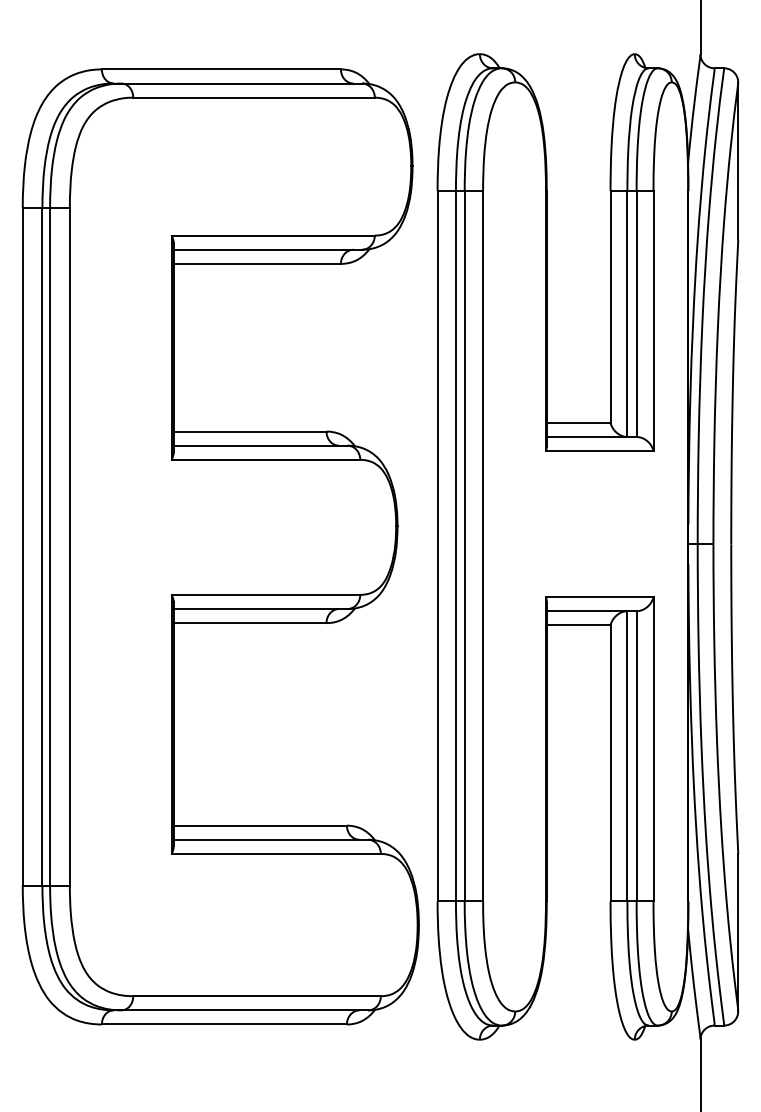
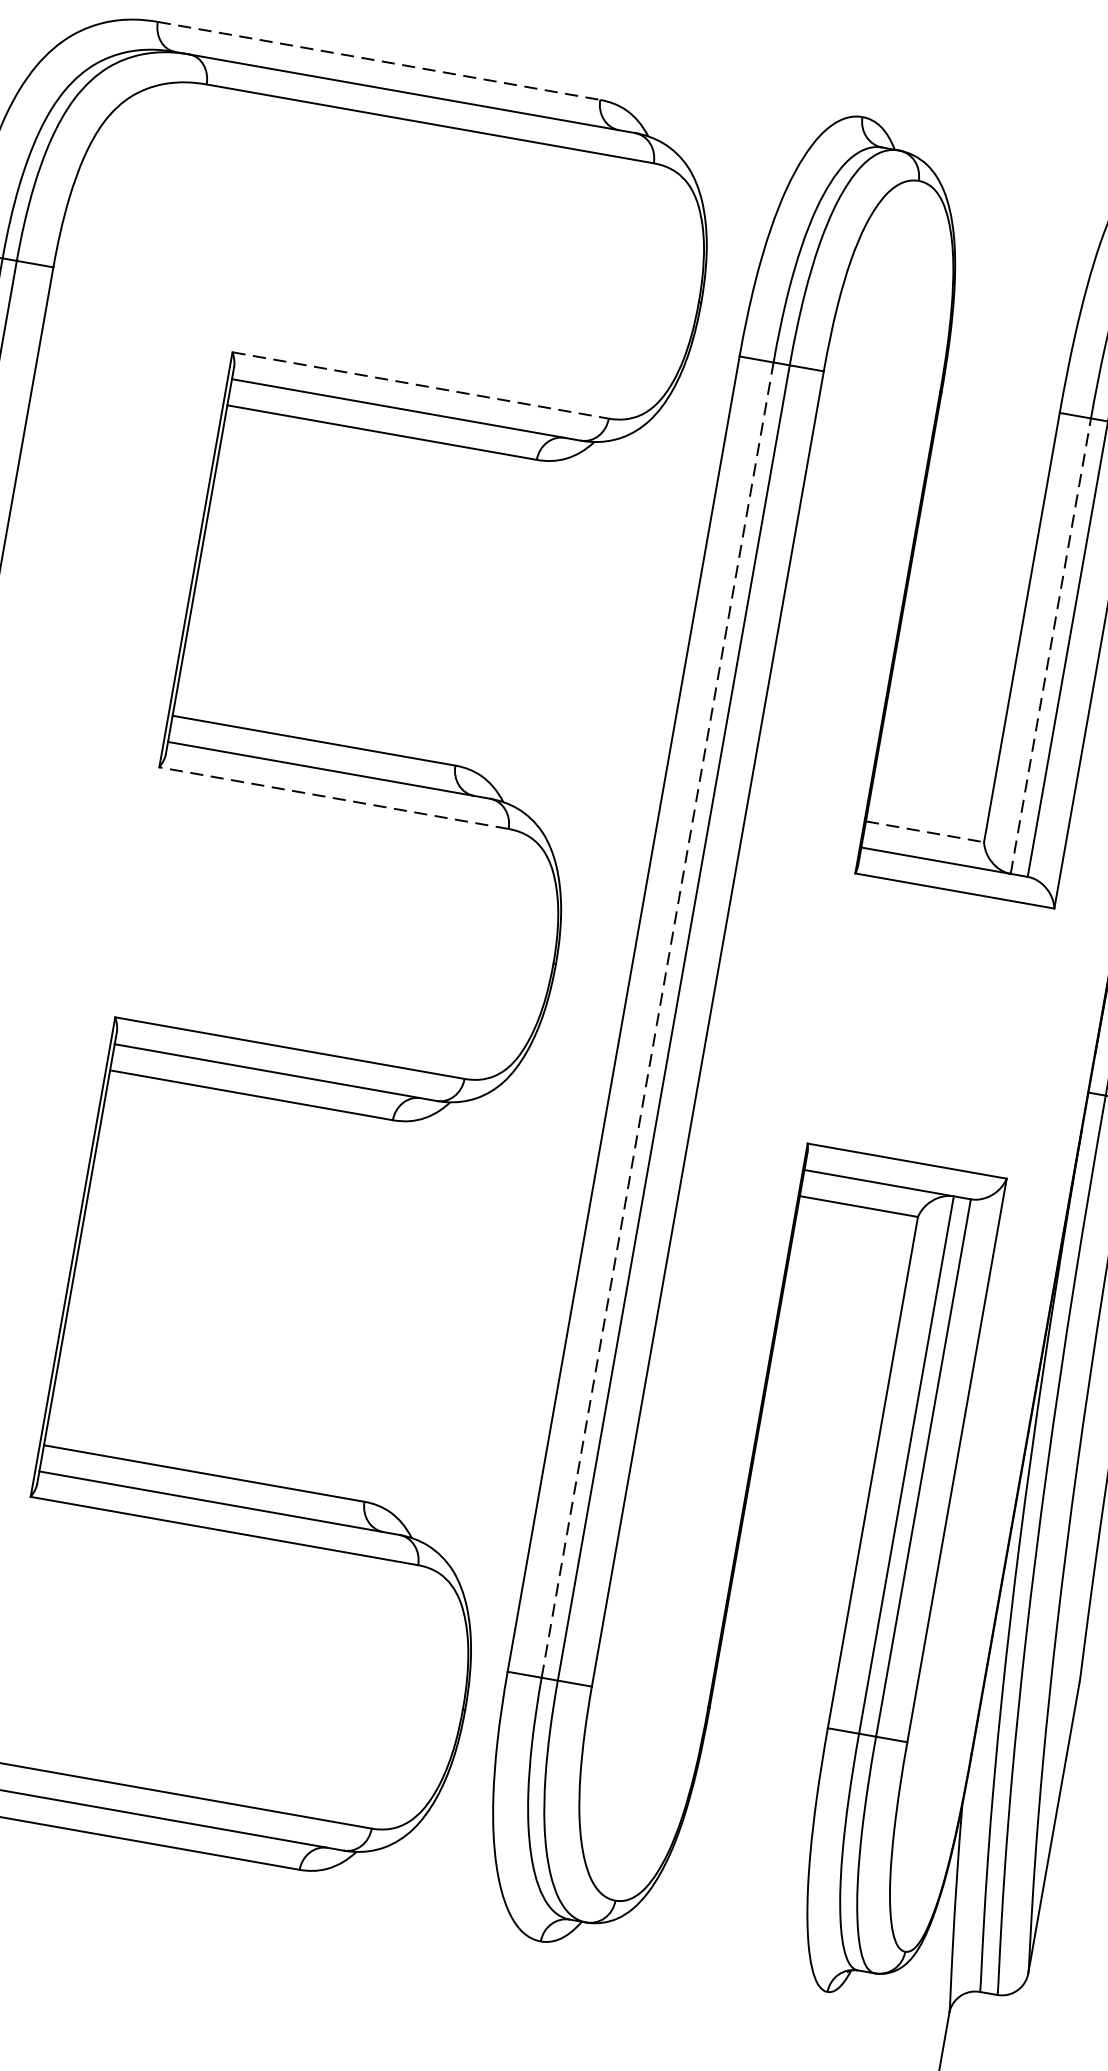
line: (221, 69) -> (379, 61), solid -> dashed
line: (273, 235) -> (421, 385), solid -> dashed
line: (627, 313) -> (1051, 645), solid -> dashed
line: (578, 422) -> (924, 831), solid -> dashed
line: (265, 459) -> (333, 797), solid -> dashed
line: (455, 545) -> (657, 1018), solid -> dashed

